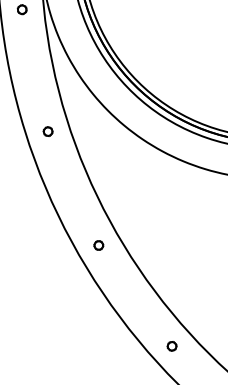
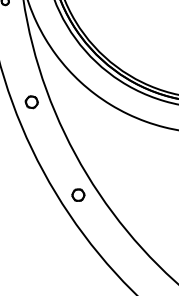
part: (47, 131) -> (31, 102), size x1.6
part: (98, 245) -> (78, 195), size x1.6
part: (171, 346) -> (143, 276), removed

